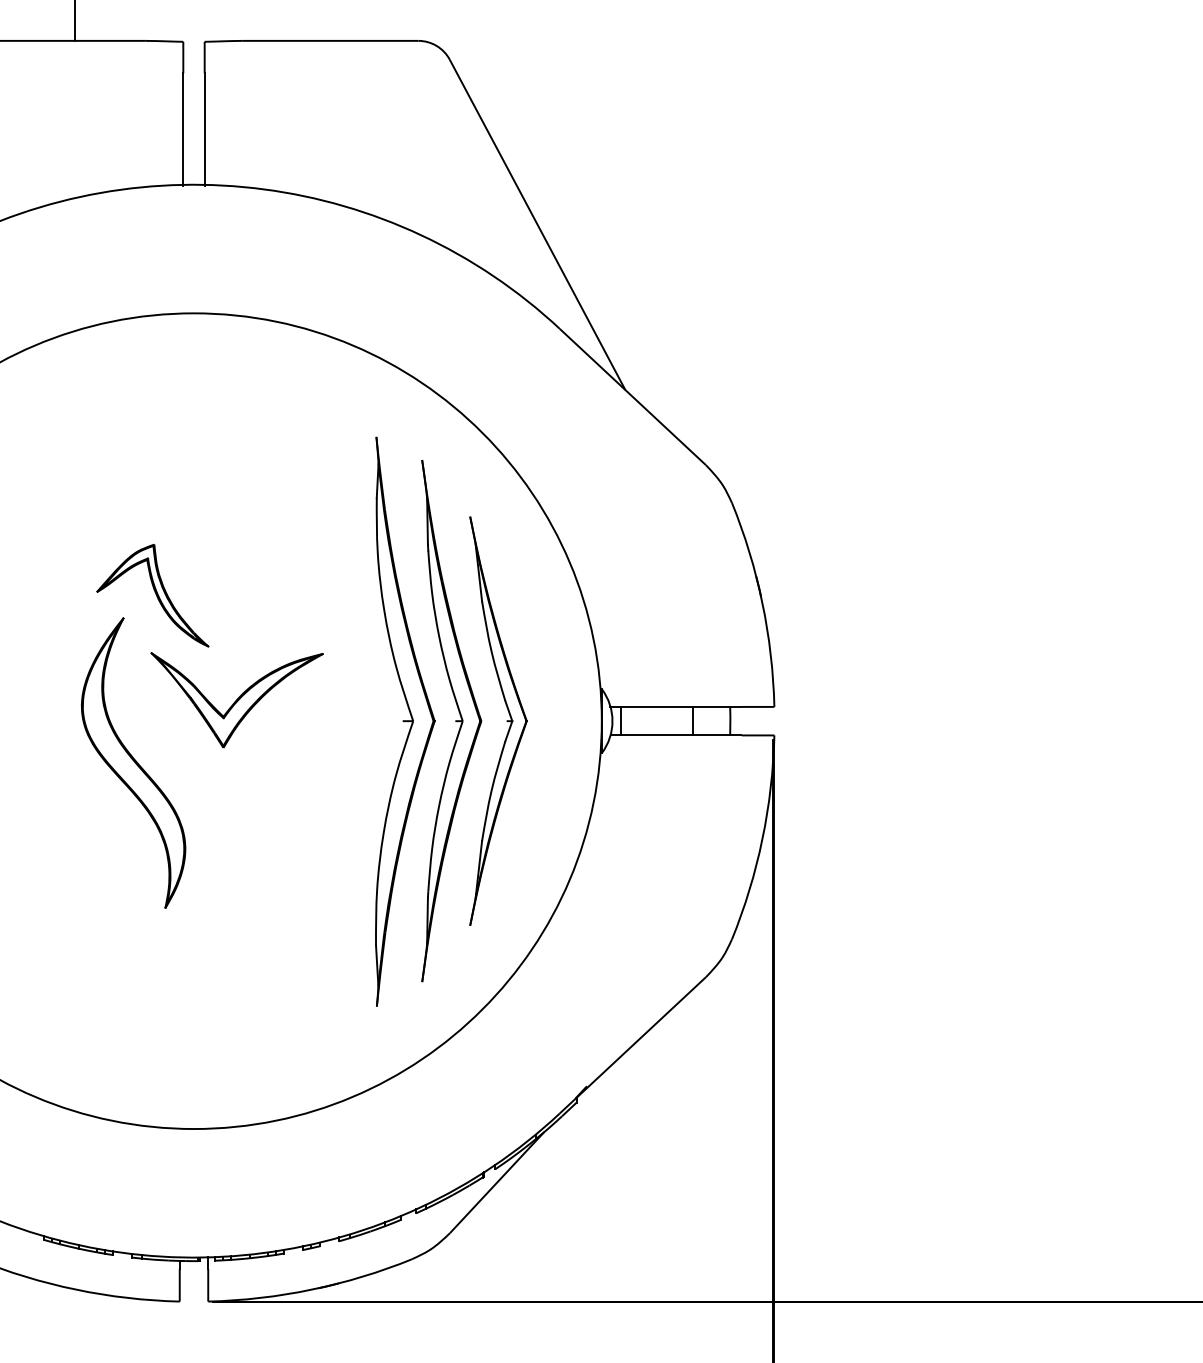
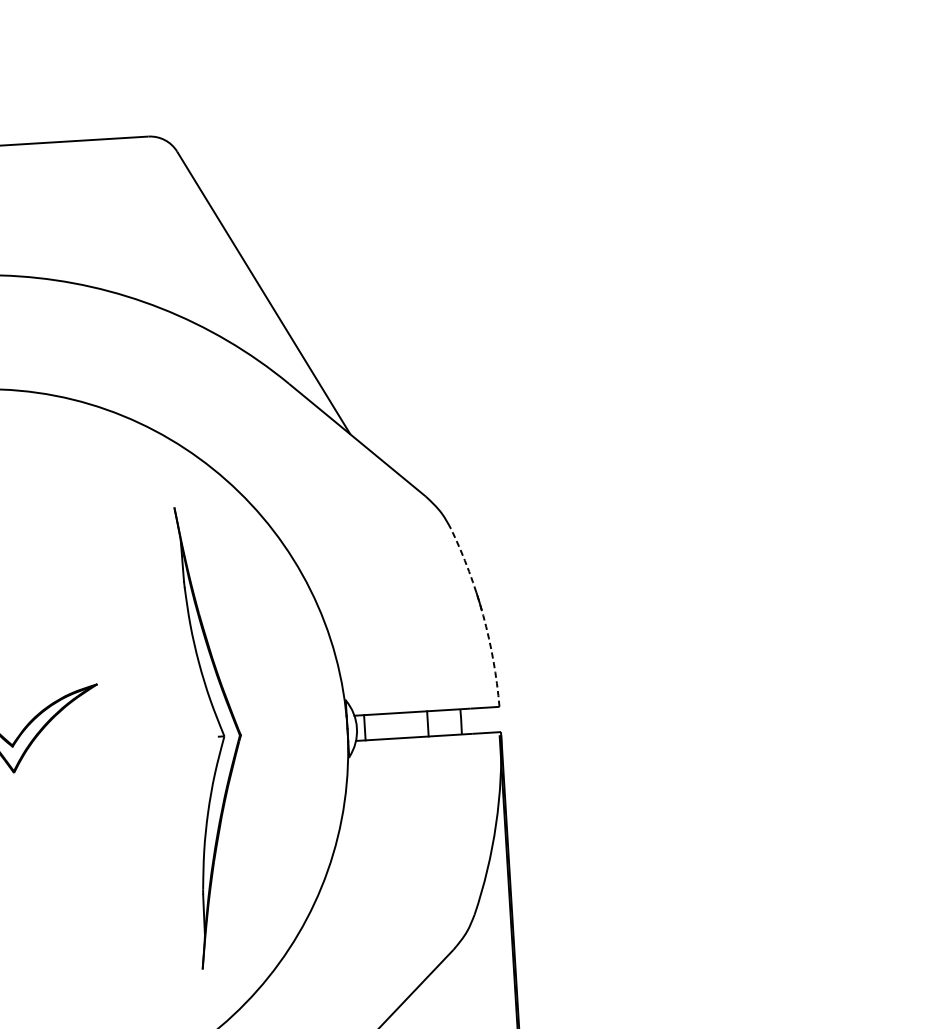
arc: (762, 603) -> (483, 615), solid -> dashed
part: (506, 720) -> (263, 733), removed
part: (405, 721) -> (173, 739), removed

